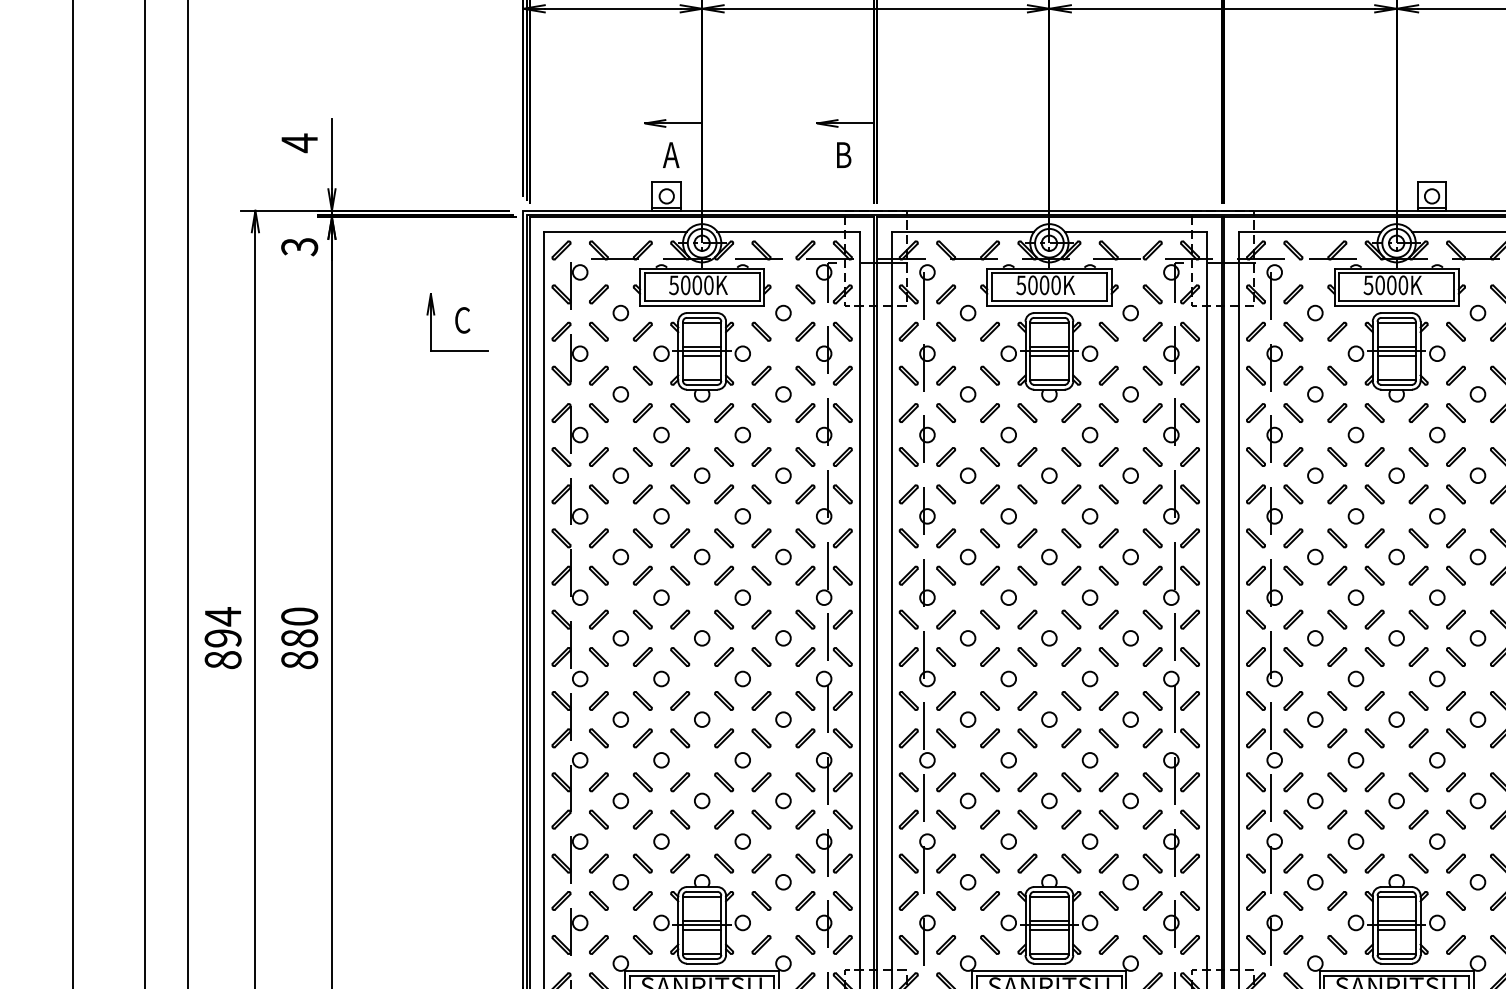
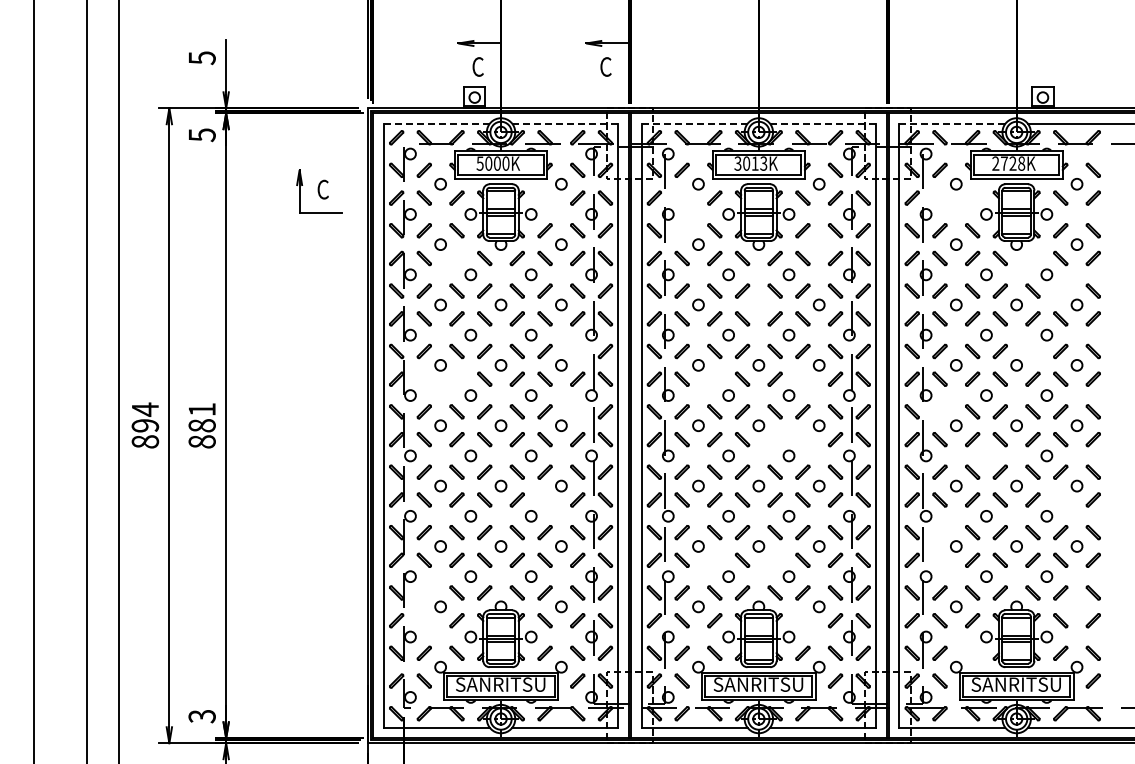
text: (298, 142) -> (201, 57), 4 -> 5
text: (671, 154) -> (478, 66), A -> C
text: (842, 154) -> (605, 66), B -> C
line: (615, 231) -> (436, 123), solid -> dashed
line: (788, 231) -> (565, 123), solid -> dashed
line: (962, 231) -> (694, 123), solid -> dashed
line: (1136, 231) -> (823, 123), solid -> dashed
line: (1310, 231) -> (952, 123), solid -> dashed
text: (298, 246) -> (201, 134), 3 -> 5
text: (1038, 285) -> (750, 163), 5000K -> 3013K
text: (1385, 285) -> (1008, 163), 5000K -> 2728K
part: (760, 330) -> (544, 197), removed
part: (945, 330) -> (681, 197), removed
part: (1292, 330) -> (939, 197), removed
line: (1337, 330) -> (972, 197), removed
line: (945, 375) -> (681, 230), removed
circle: (1129, 394) -> (818, 244), removed
part: (642, 413) -> (456, 258), removed
part: (1417, 413) -> (1032, 258), removed
line: (1455, 456) -> (1060, 290), removed
circle: (1048, 475) -> (758, 304), removed
part: (805, 538) -> (577, 351), removed
part: (1417, 538) -> (1032, 351), removed
part: (597, 574) -> (423, 378), removed
part: (642, 574) -> (456, 378), removed
line: (989, 574) -> (714, 378), removed
part: (1108, 574) -> (802, 378), removed
text: (298, 616) -> (201, 409), 880 -> 881
line: (805, 619) -> (577, 411), removed
part: (1292, 619) -> (939, 411), removed
line: (1070, 656) -> (774, 439), removed
line: (1108, 656) -> (802, 439), removed
circle: (1356, 678) -> (986, 455), removed
part: (760, 737) -> (544, 499), removed
part: (1455, 737) -> (1060, 499), removed
part: (1292, 782) -> (939, 532), removed
line: (989, 818) -> (714, 559), removed
part: (1070, 818) -> (774, 559), removed
part: (1292, 818) -> (939, 559), removed
part: (597, 862) -> (423, 592), removed
circle: (1477, 881) -> (1076, 606), removed
part: (597, 900) -> (423, 620), removed
part: (1108, 900) -> (802, 620), removed
part: (1337, 943) -> (972, 652), removed

